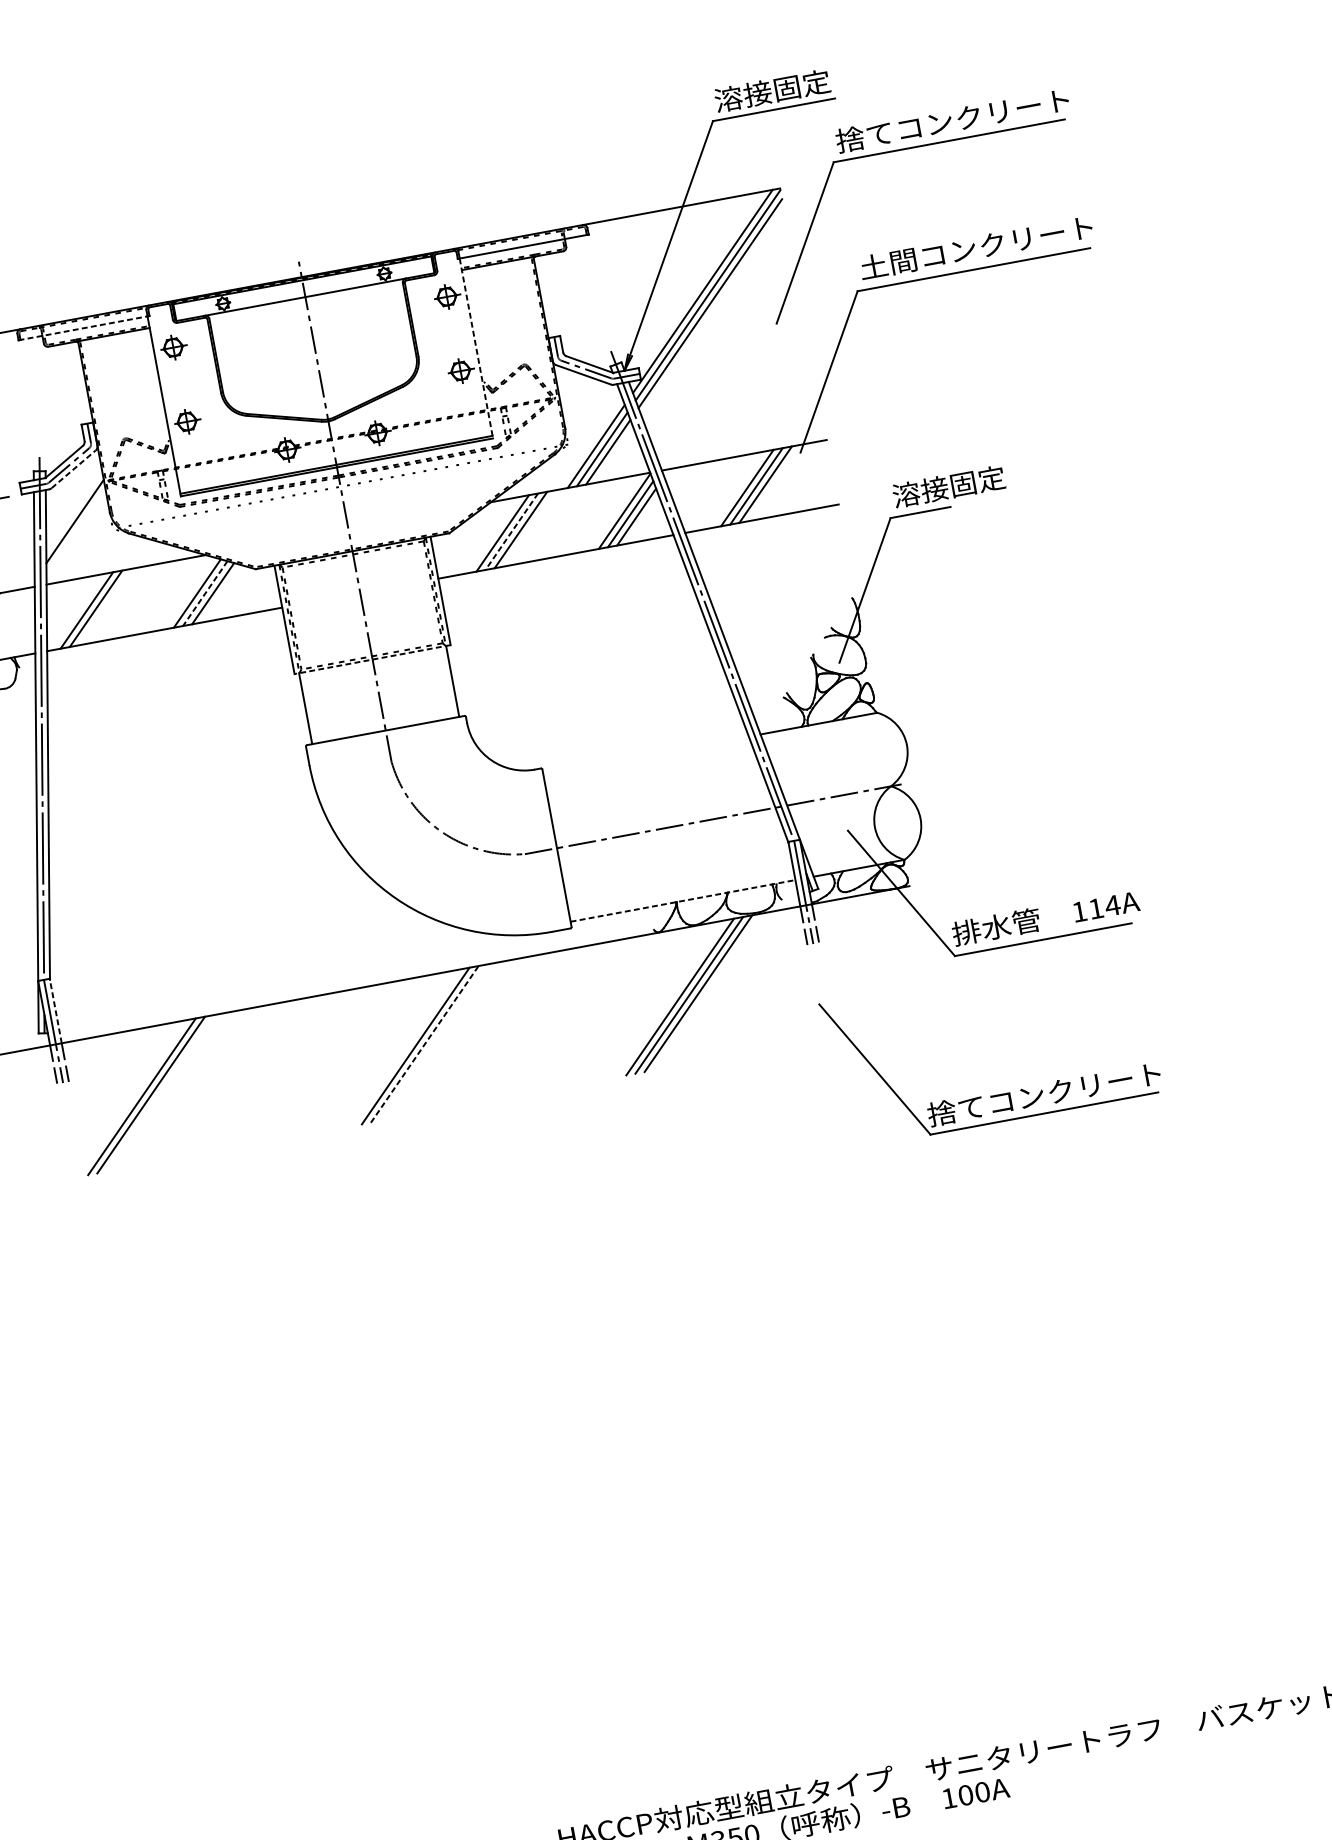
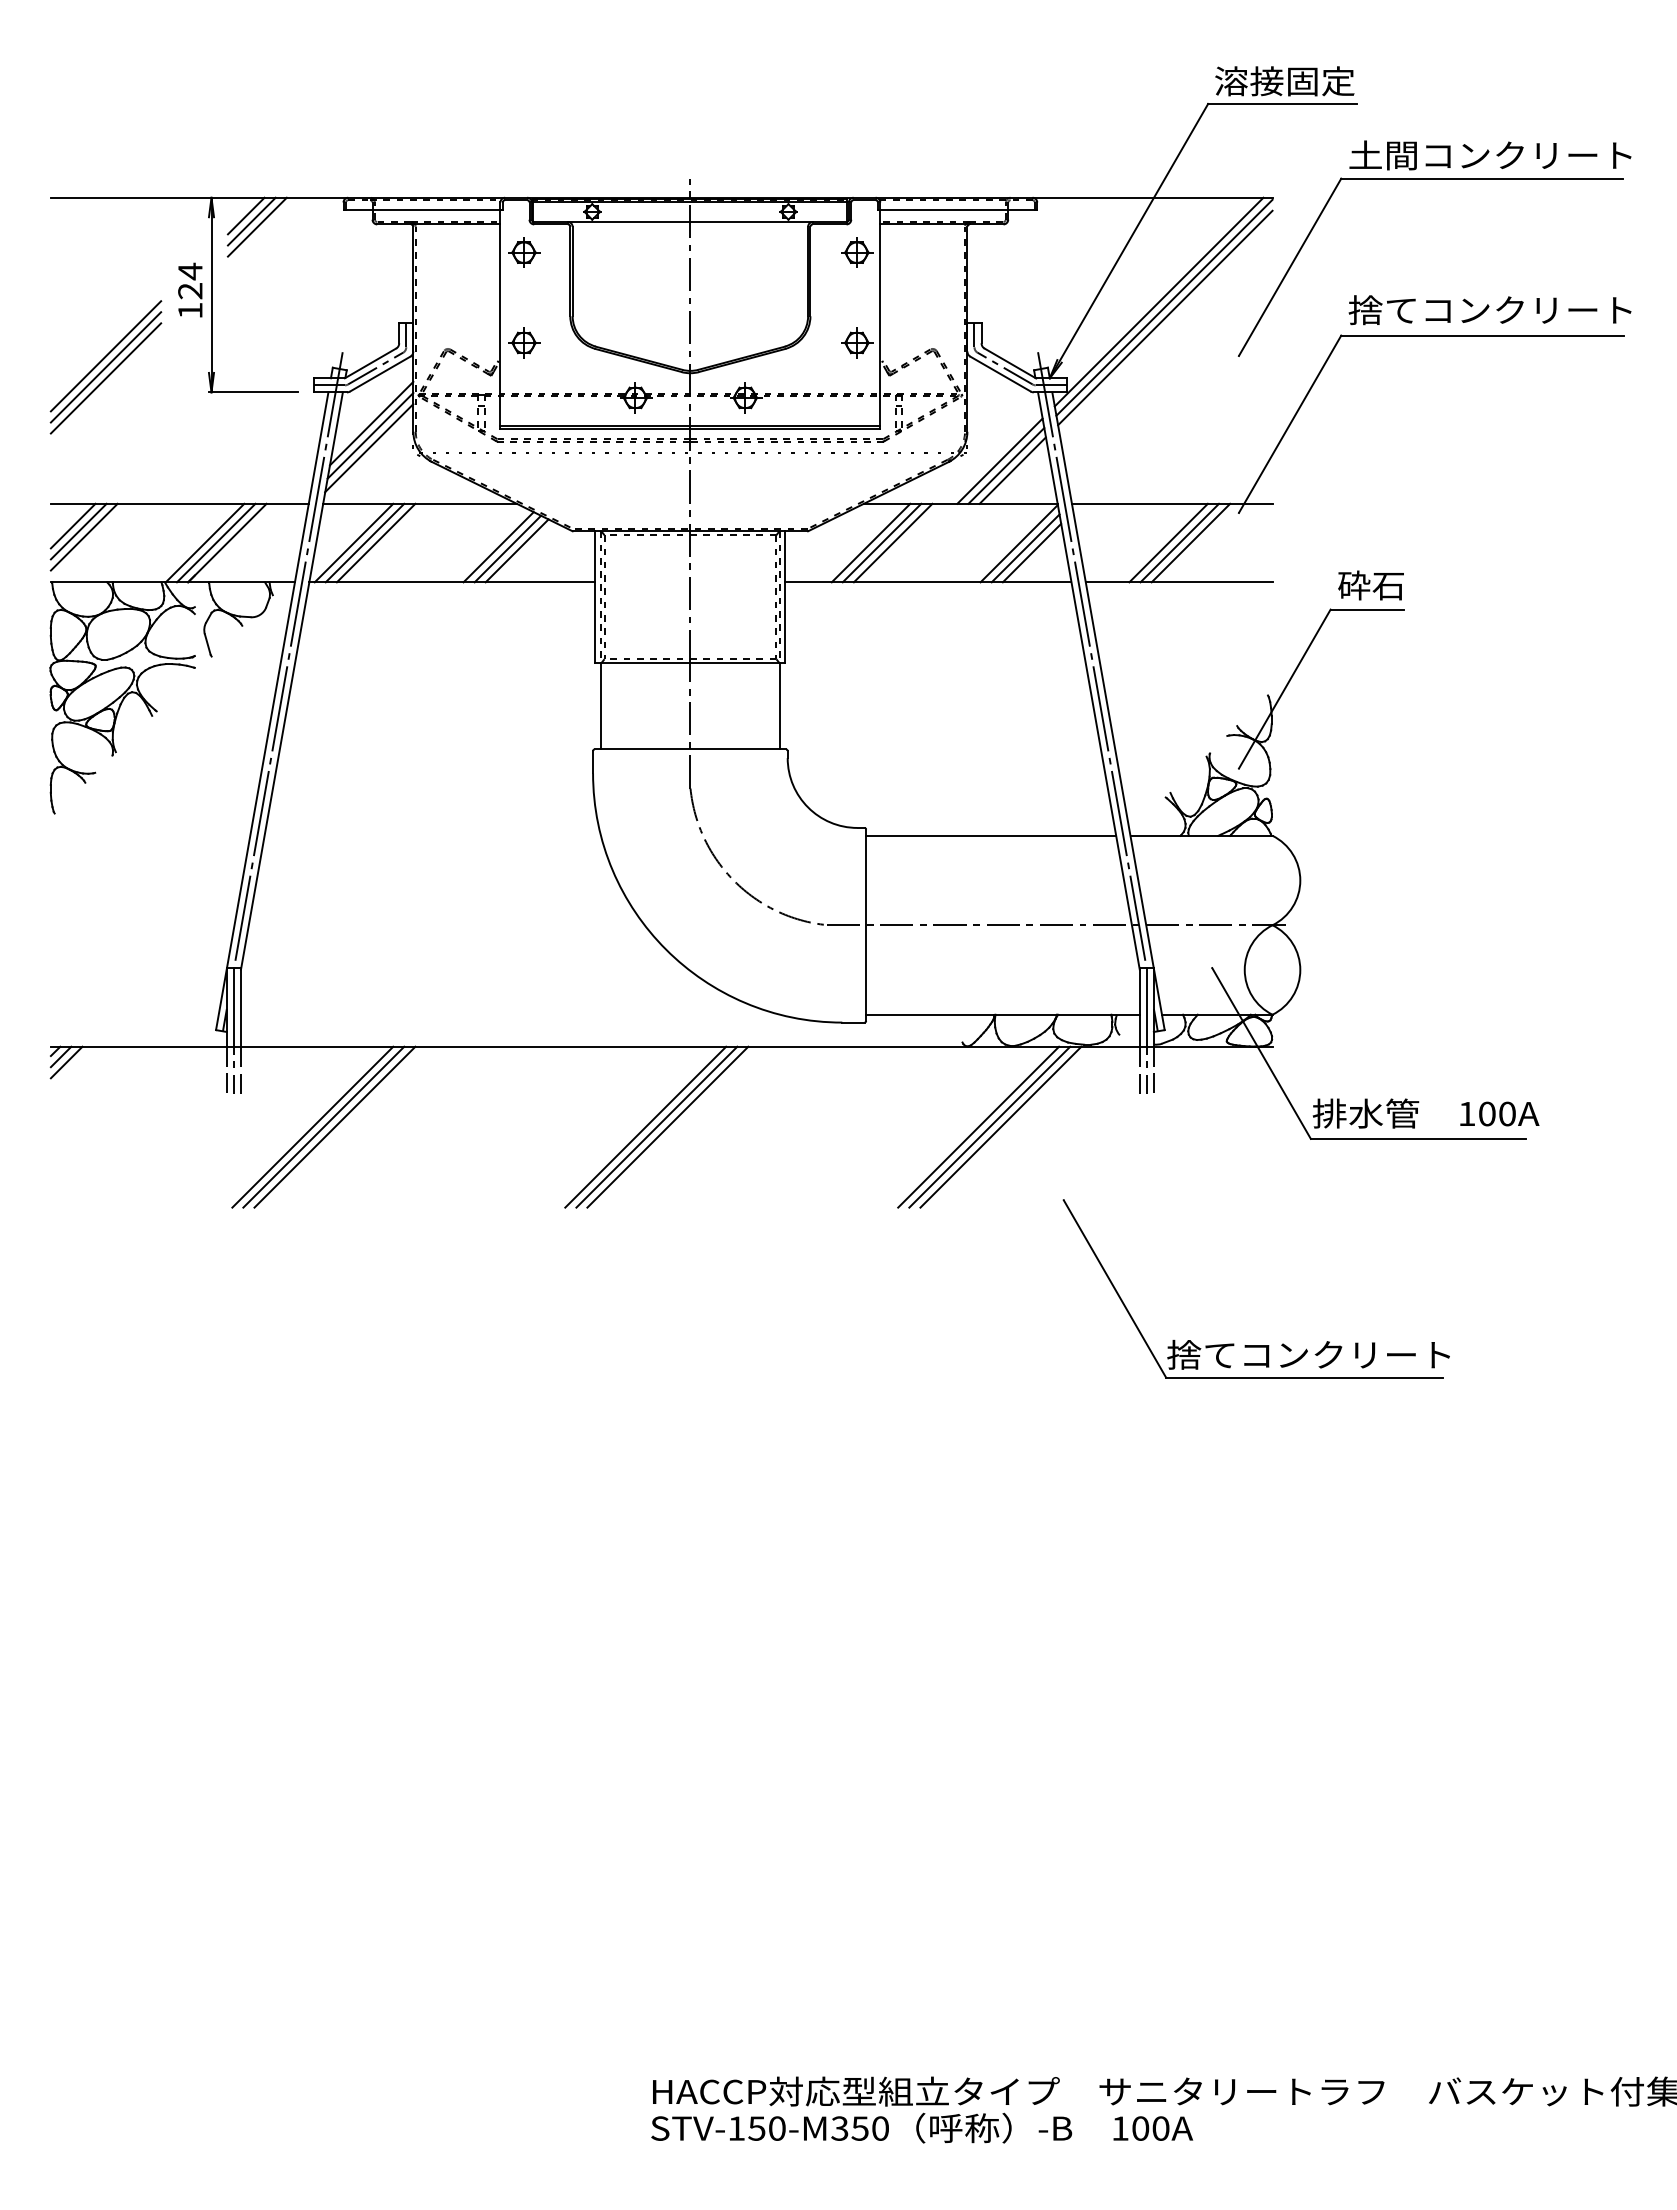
text: (864, 137) -> (1382, 155), 捨てコンクリート -> 土間コンクリート
text: (887, 264) -> (1382, 310), 土間コンクリート -> 捨てコンクリート
line: (83, 328) -> (422, 210), dashed -> solid
line: (476, 349) -> (880, 320), dashed -> solid
line: (73, 469) -> (380, 374), dashed -> solid
text: (948, 486) -> (1405, 585), 溶接固定 -> 砕石
line: (74, 511) -> (371, 423), added
line: (76, 532) -> (369, 448), added
line: (511, 532) -> (881, 543), dashed -> solid
line: (205, 594) -> (507, 549), dashed -> solid
line: (77, 611) -> (353, 542), added
line: (372, 659) -> (690, 663), dashed -> solid
line: (646, 755) -> (991, 835), added
line: (682, 900) -> (1002, 1014), dashed -> solid
text: (1104, 906) -> (1497, 1113), 114A -> 100A
line: (56, 1010) -> (241, 1007), dashed -> solid
line: (424, 1044) -> (667, 1127), dashed -> solid
line: (406, 1047) -> (645, 1126), added
part: (999, 1094) -> (1255, 1345), moved
line: (132, 1097) -> (312, 1126), added

